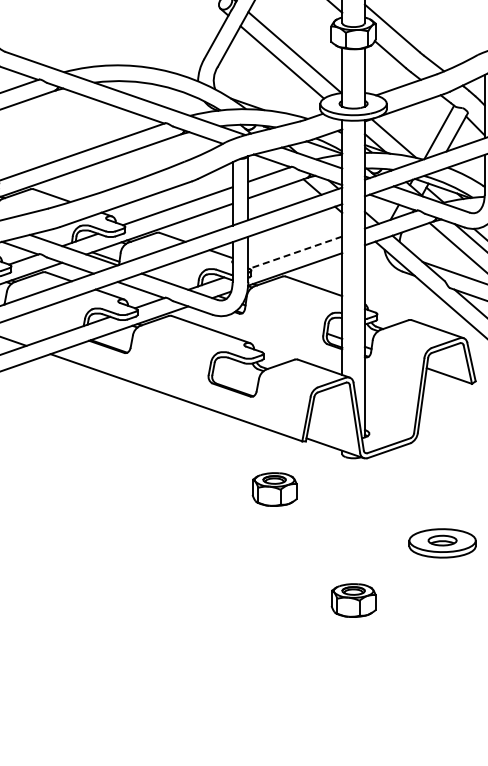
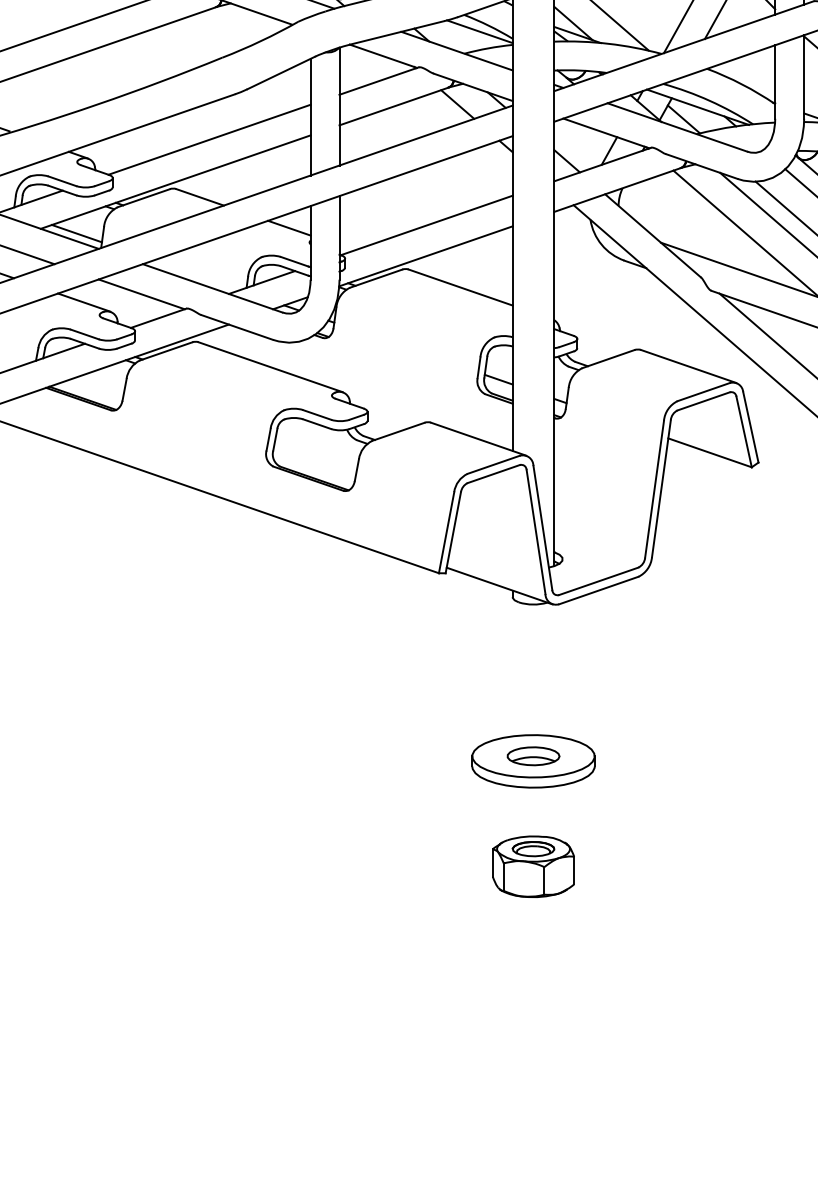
line: (295, 252) -> (426, 225), dashed -> solid
part: (274, 489) -> (387, 662), removed
part: (442, 543) -> (533, 761), moved

